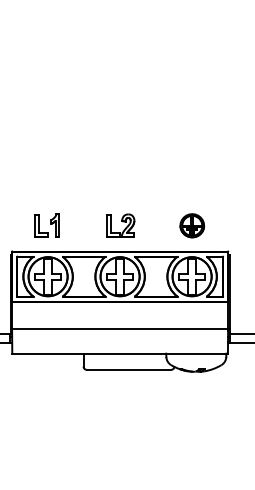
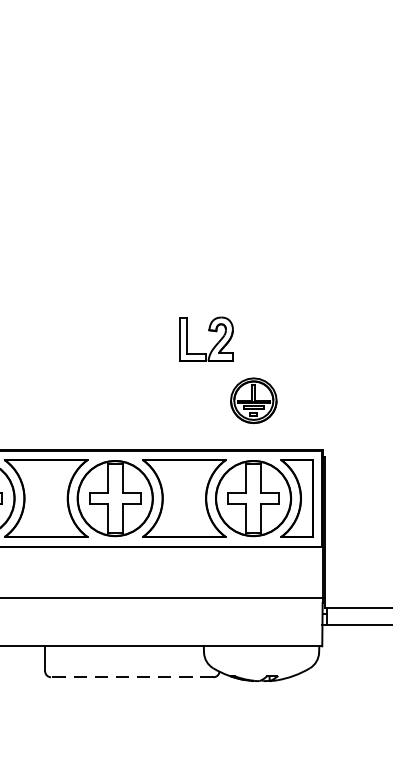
part: (120, 225) -> (206, 338), moved
line: (128, 369) -> (131, 676), solid -> dashed

